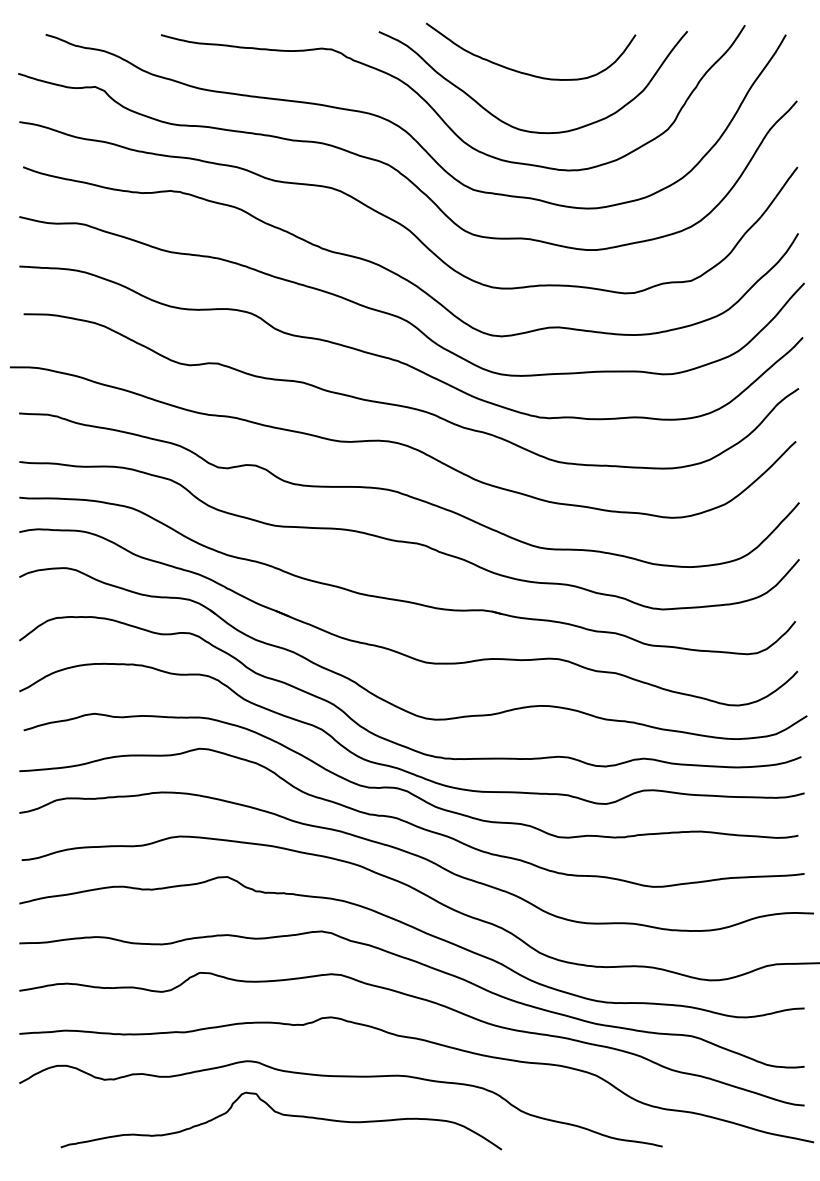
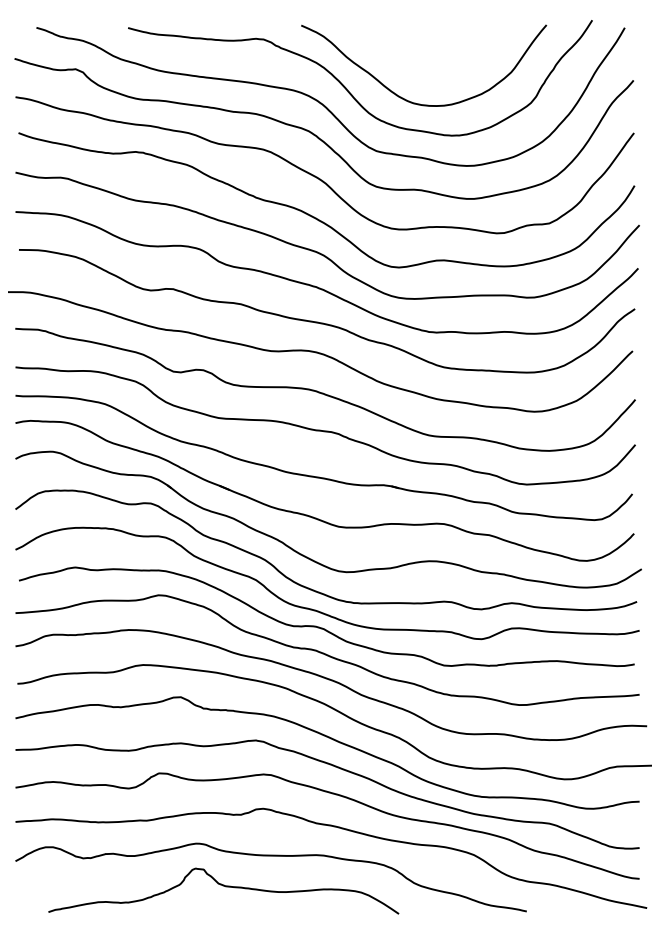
curve: (525, 72) -> (417, 57), removed

